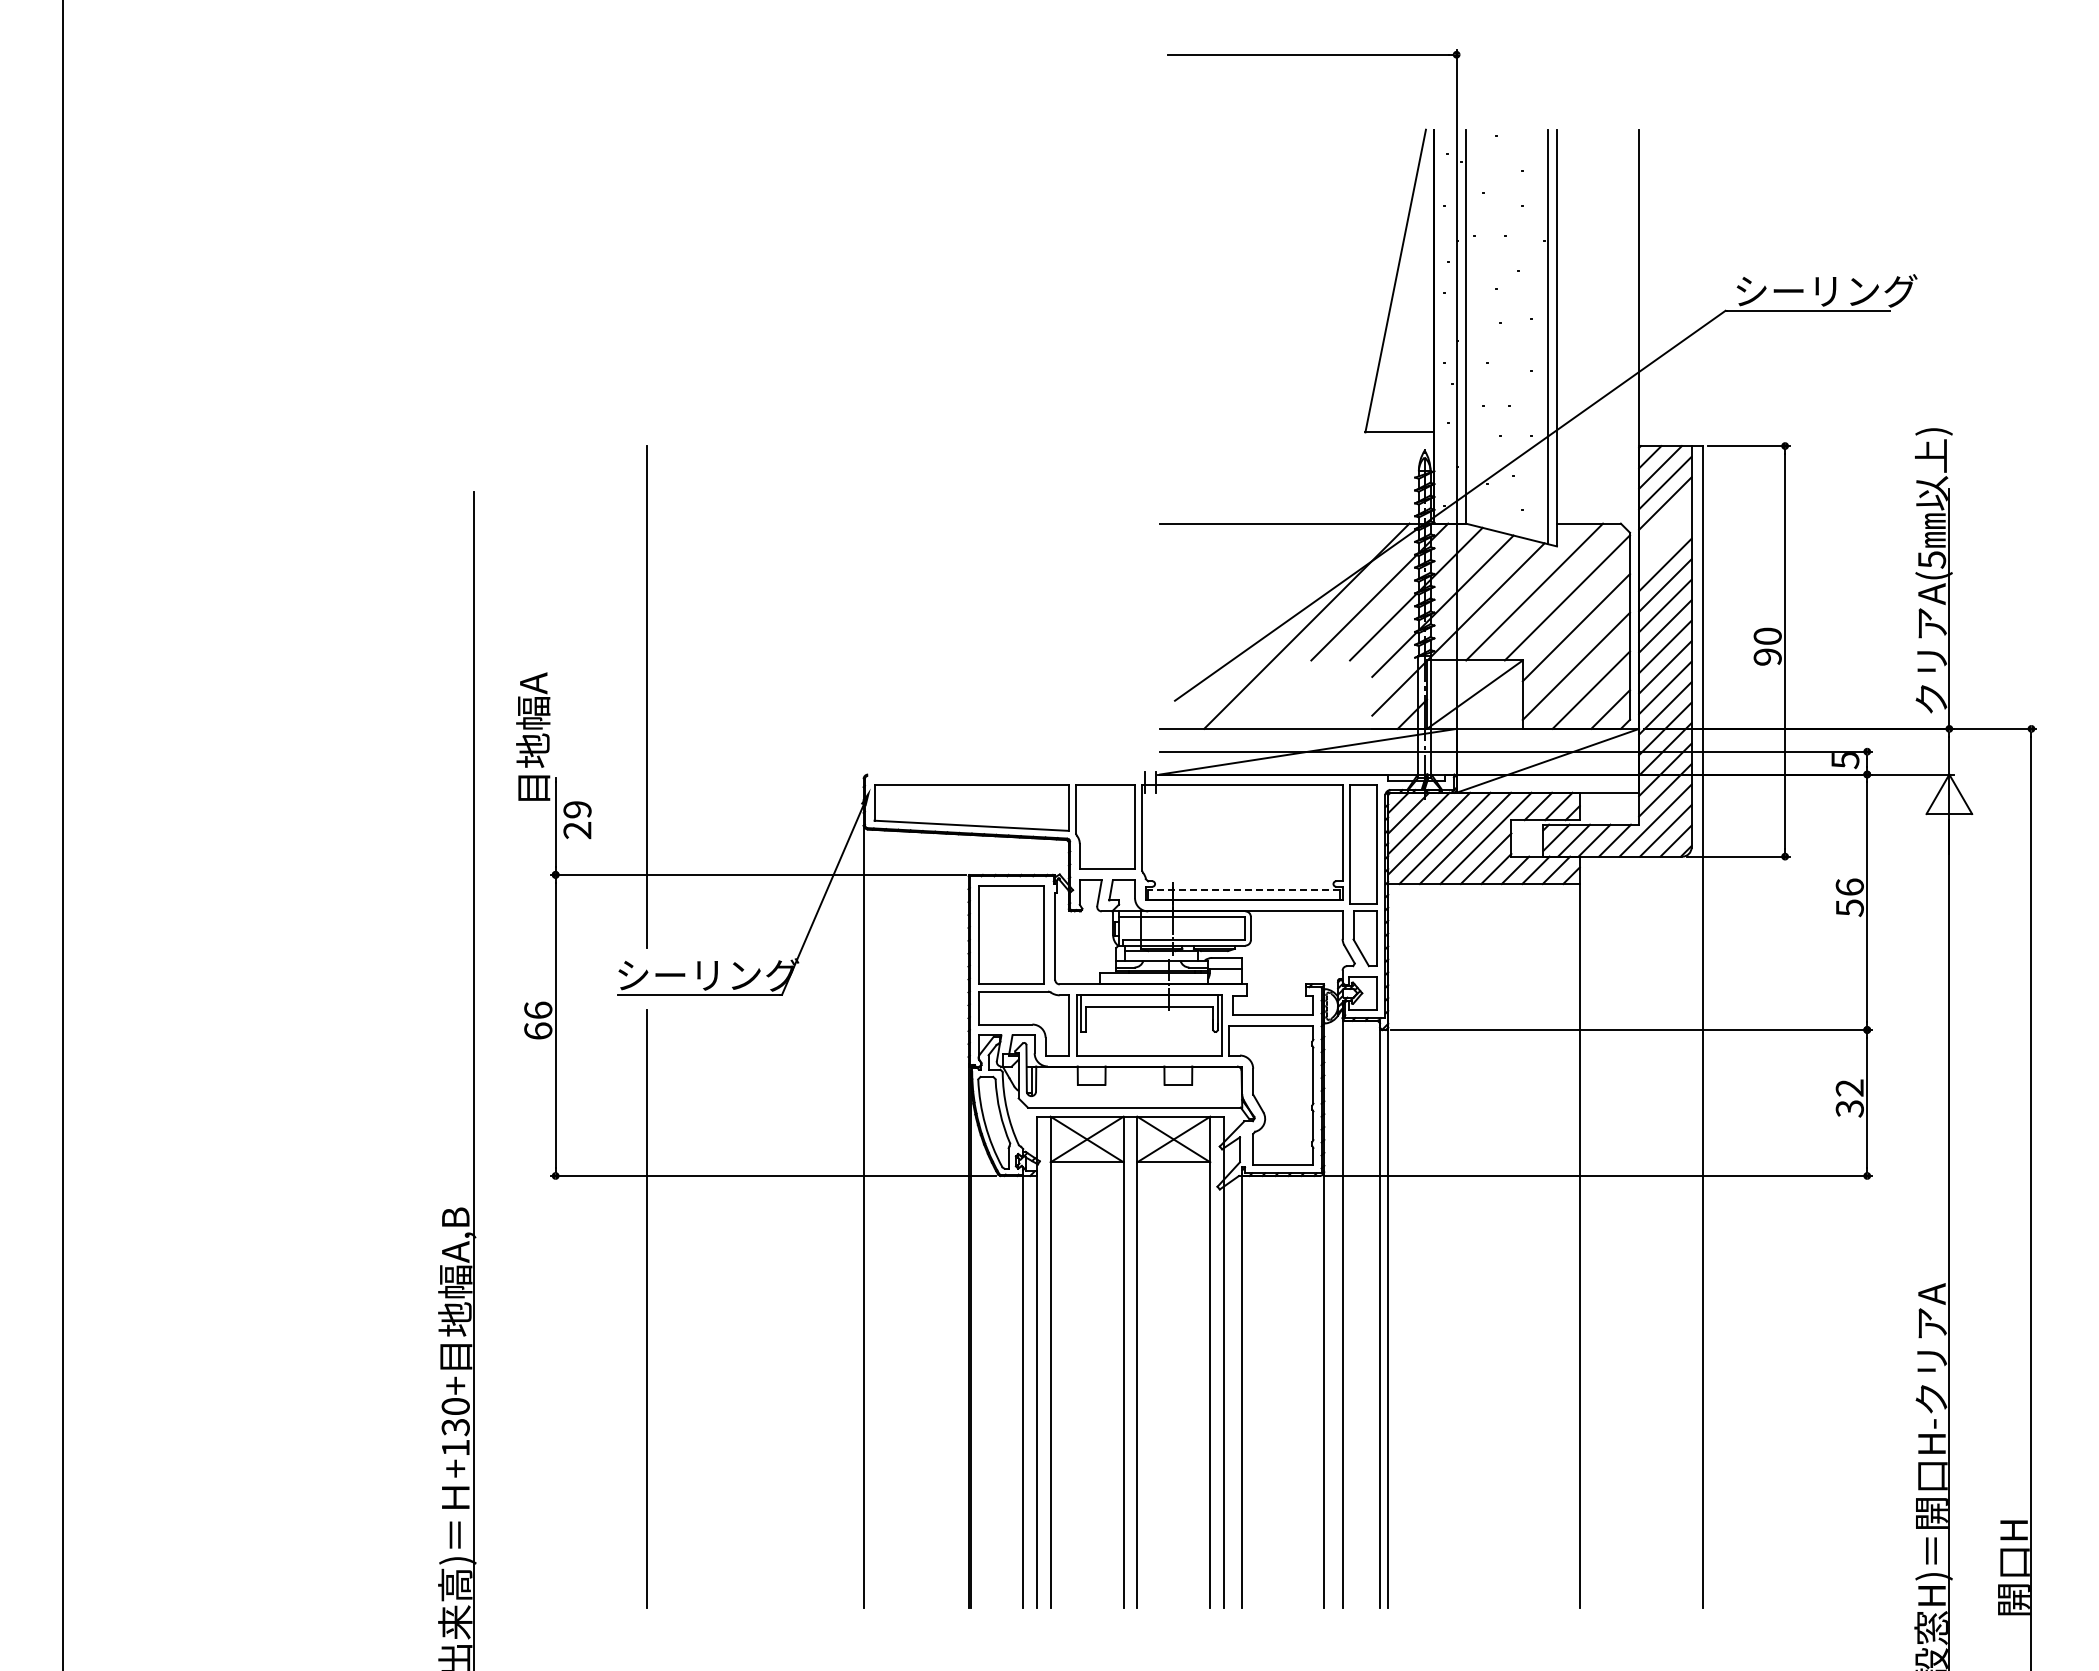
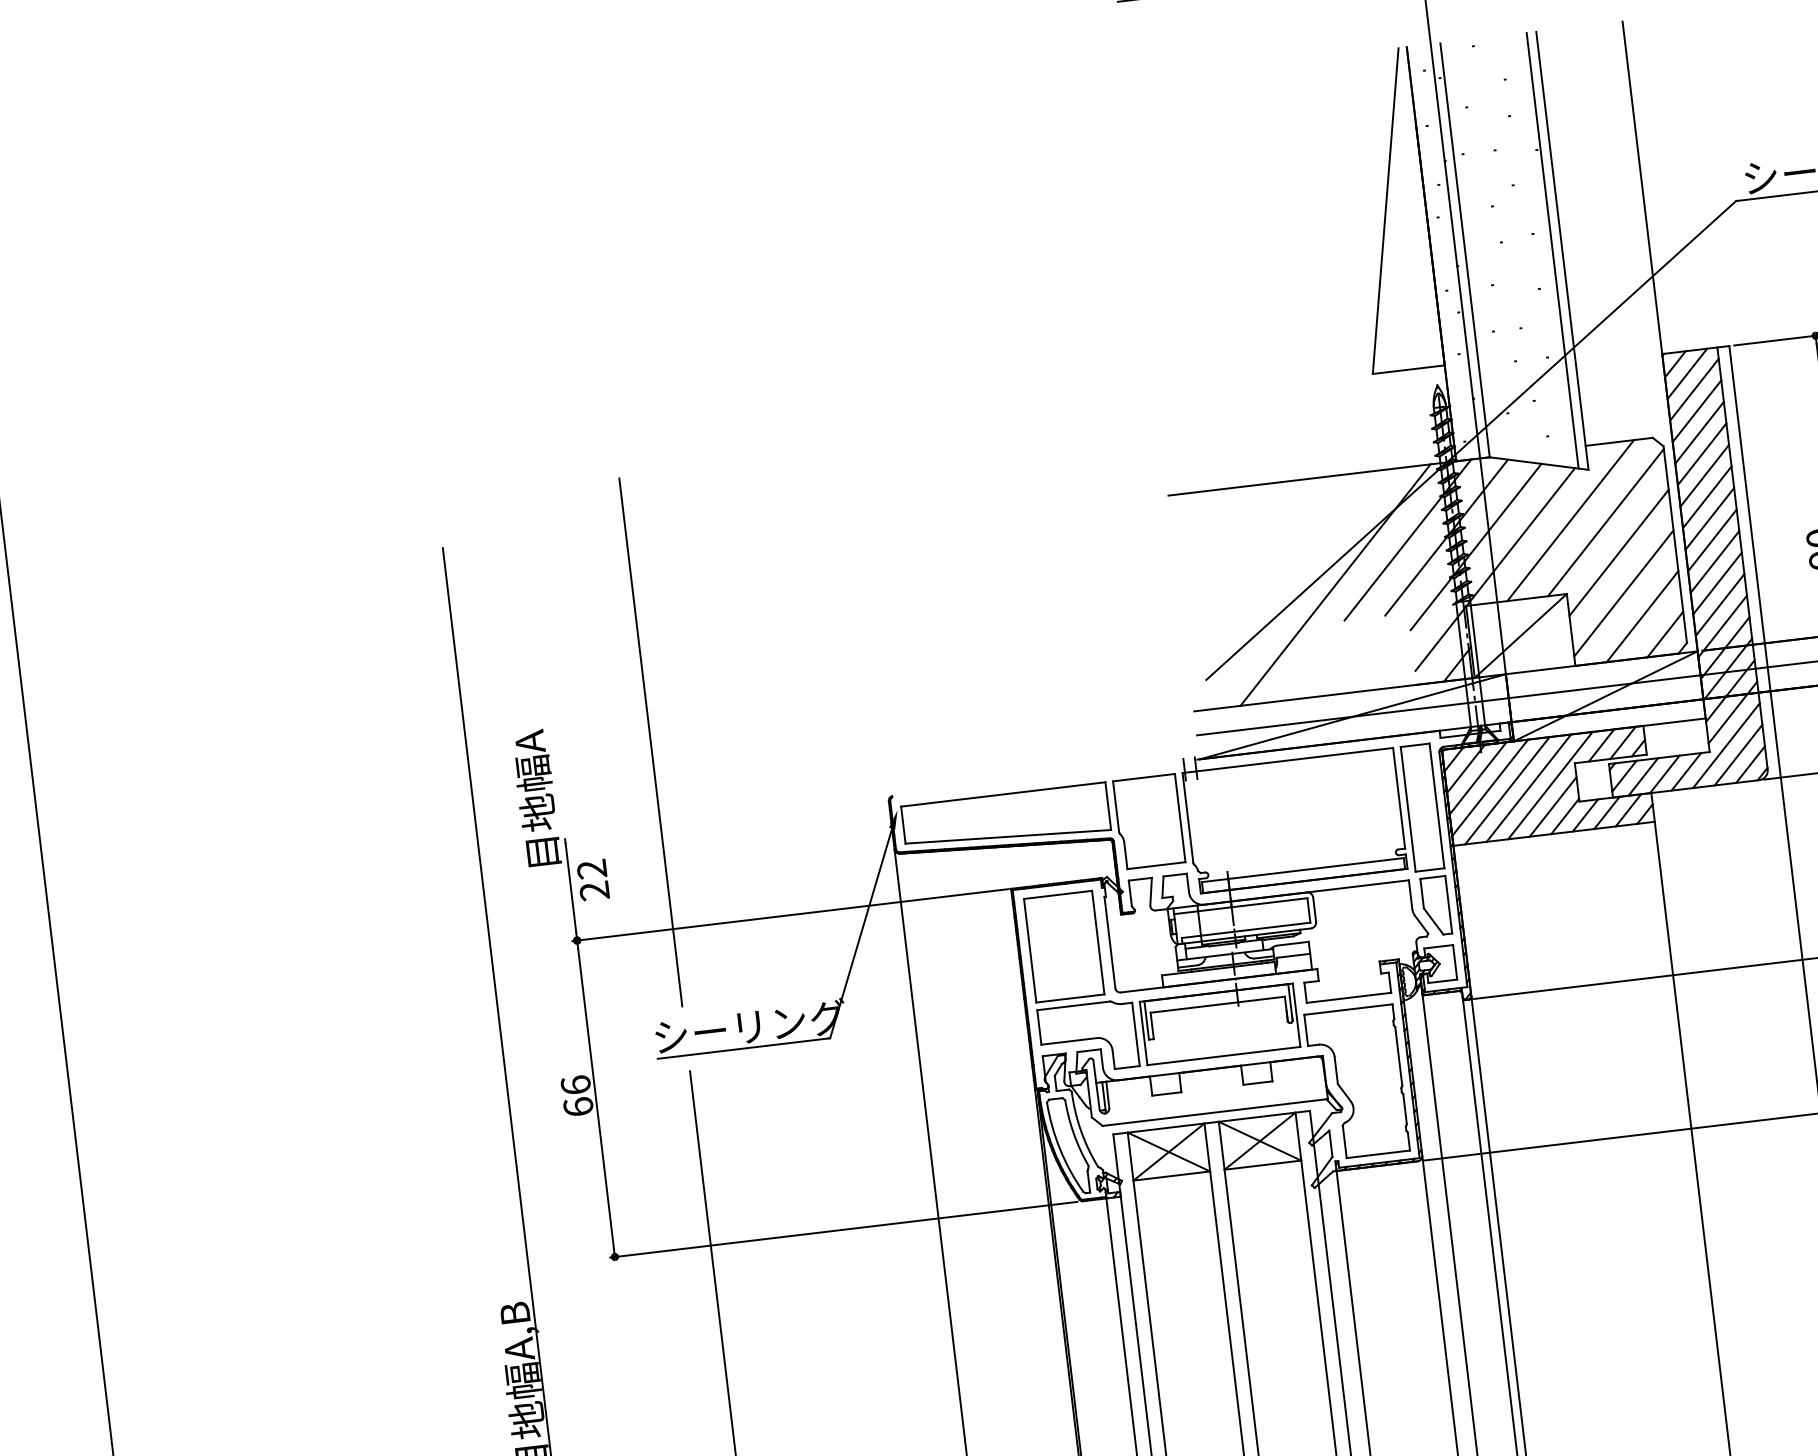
line: (1665, 523) -> (1699, 432), added
line: (1665, 544) -> (1702, 454), added
text: (577, 809) -> (591, 869), 29 -> 22
line: (1243, 889) -> (1301, 869), dashed -> solid

